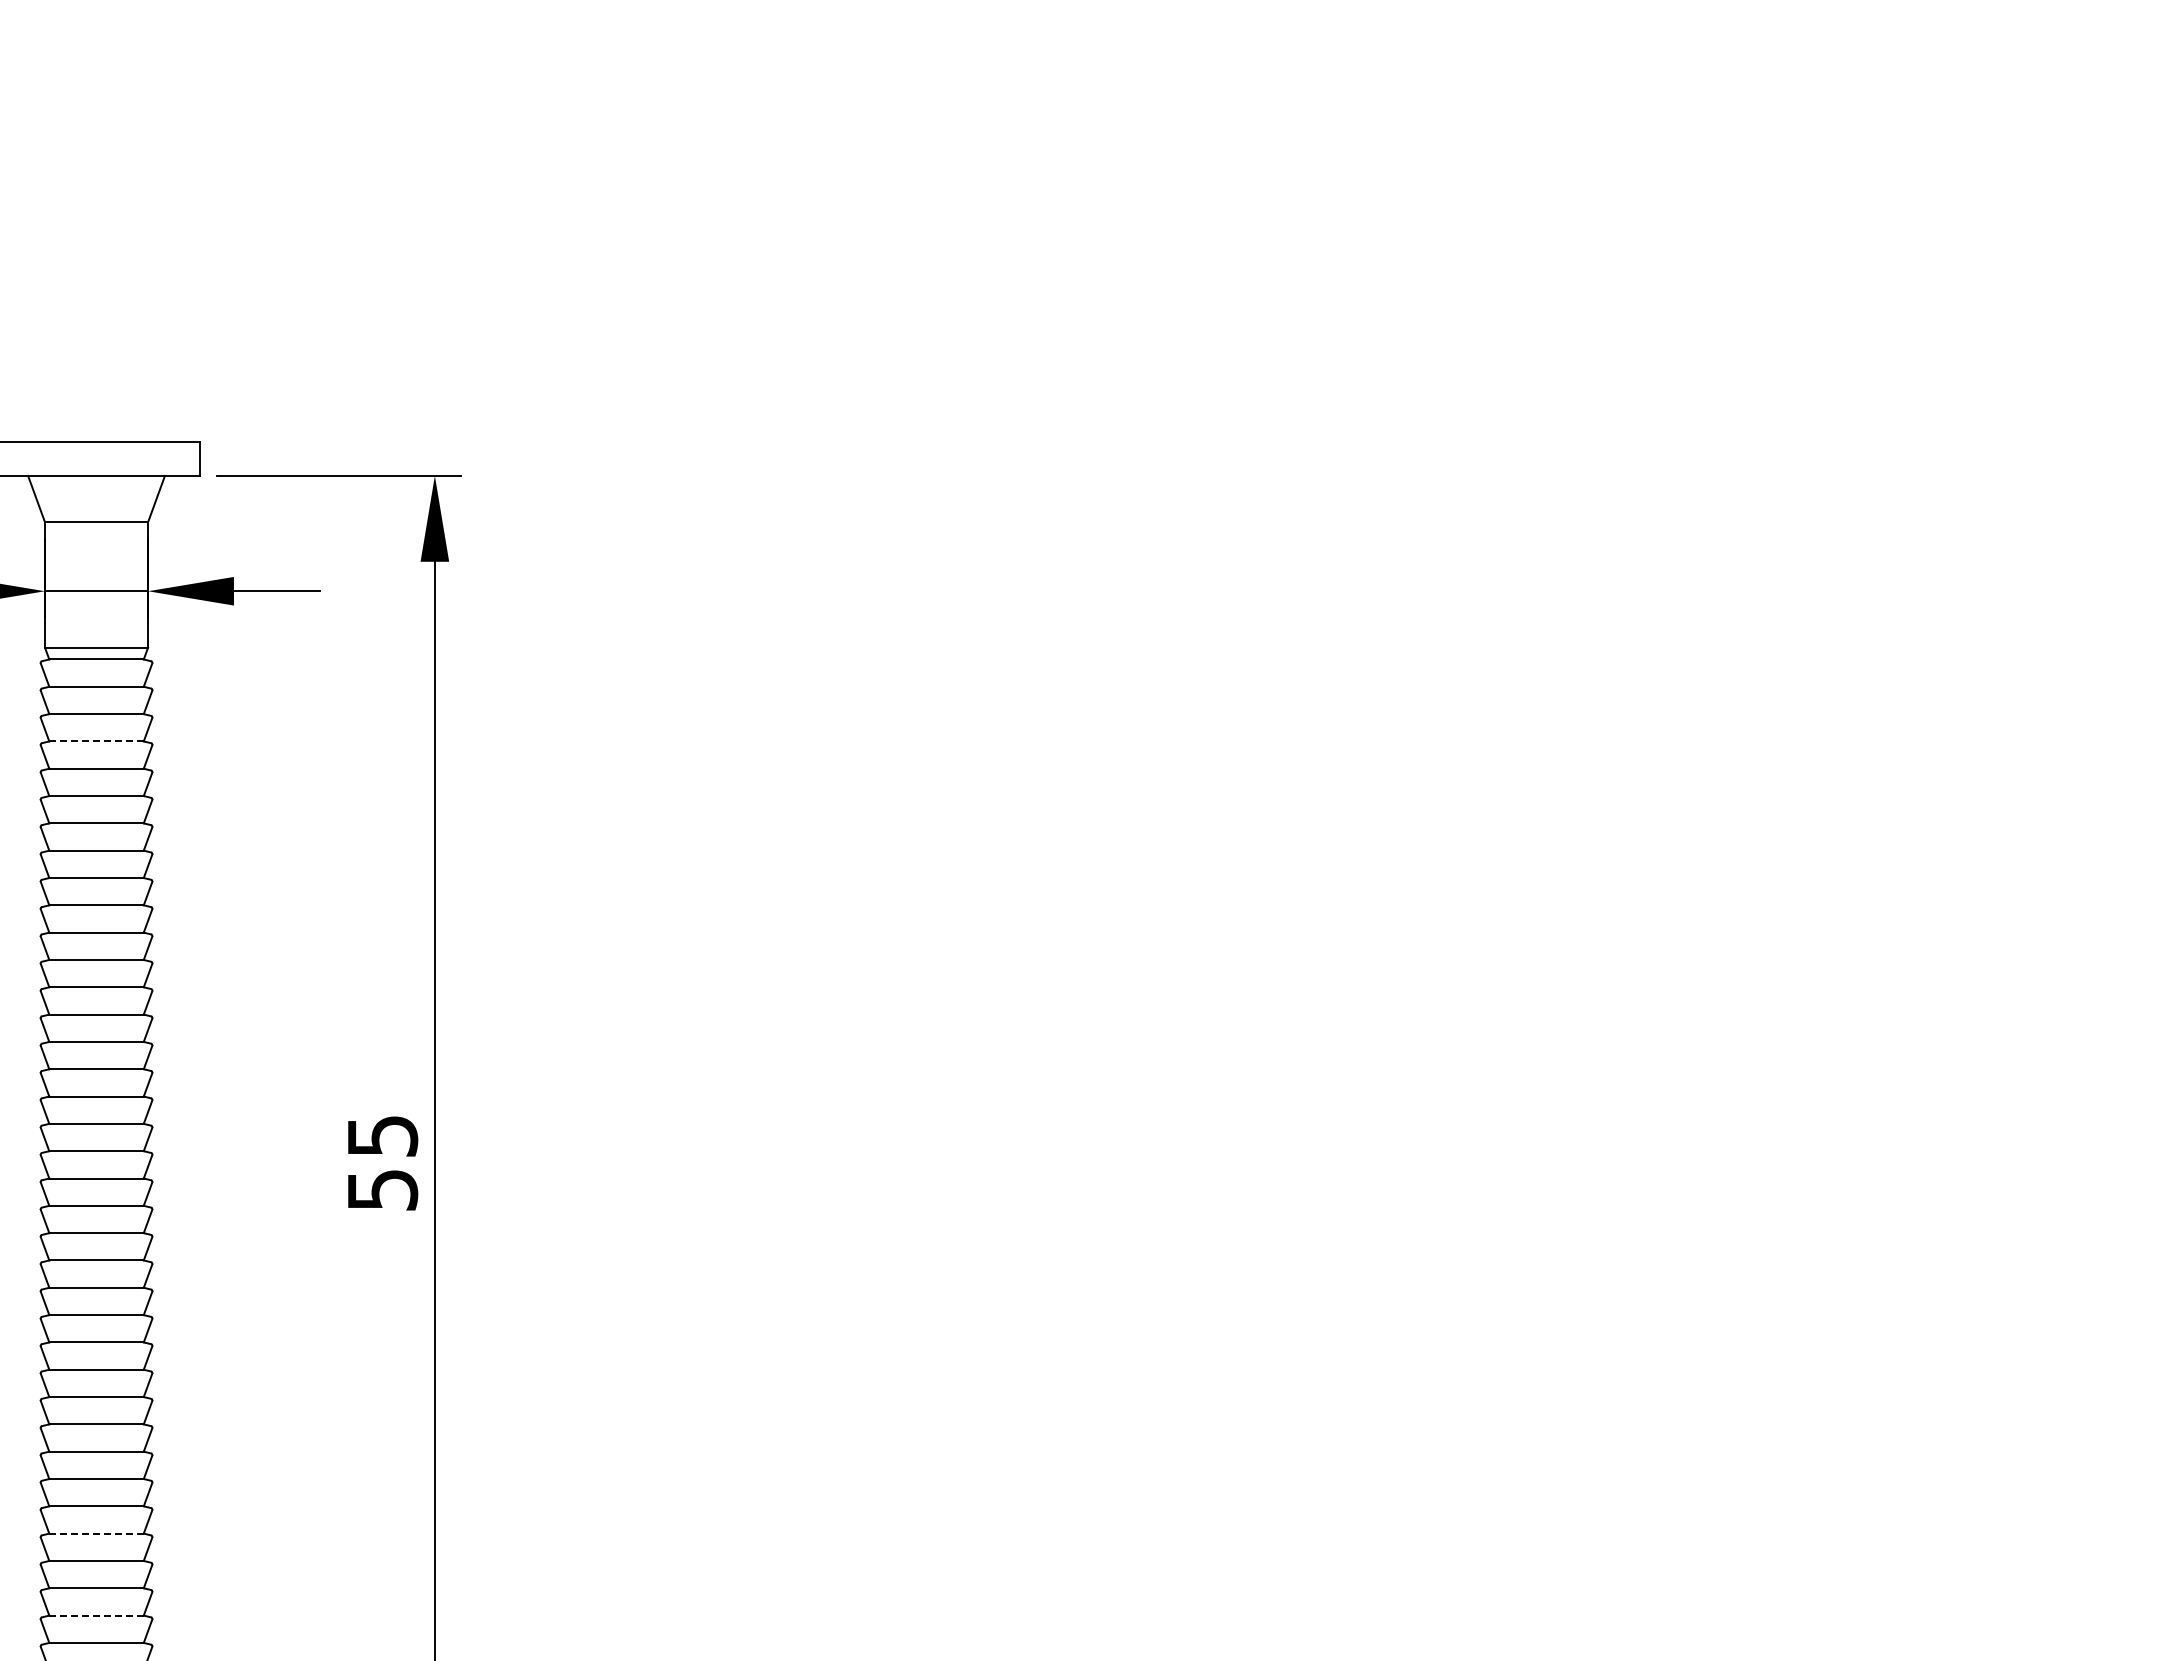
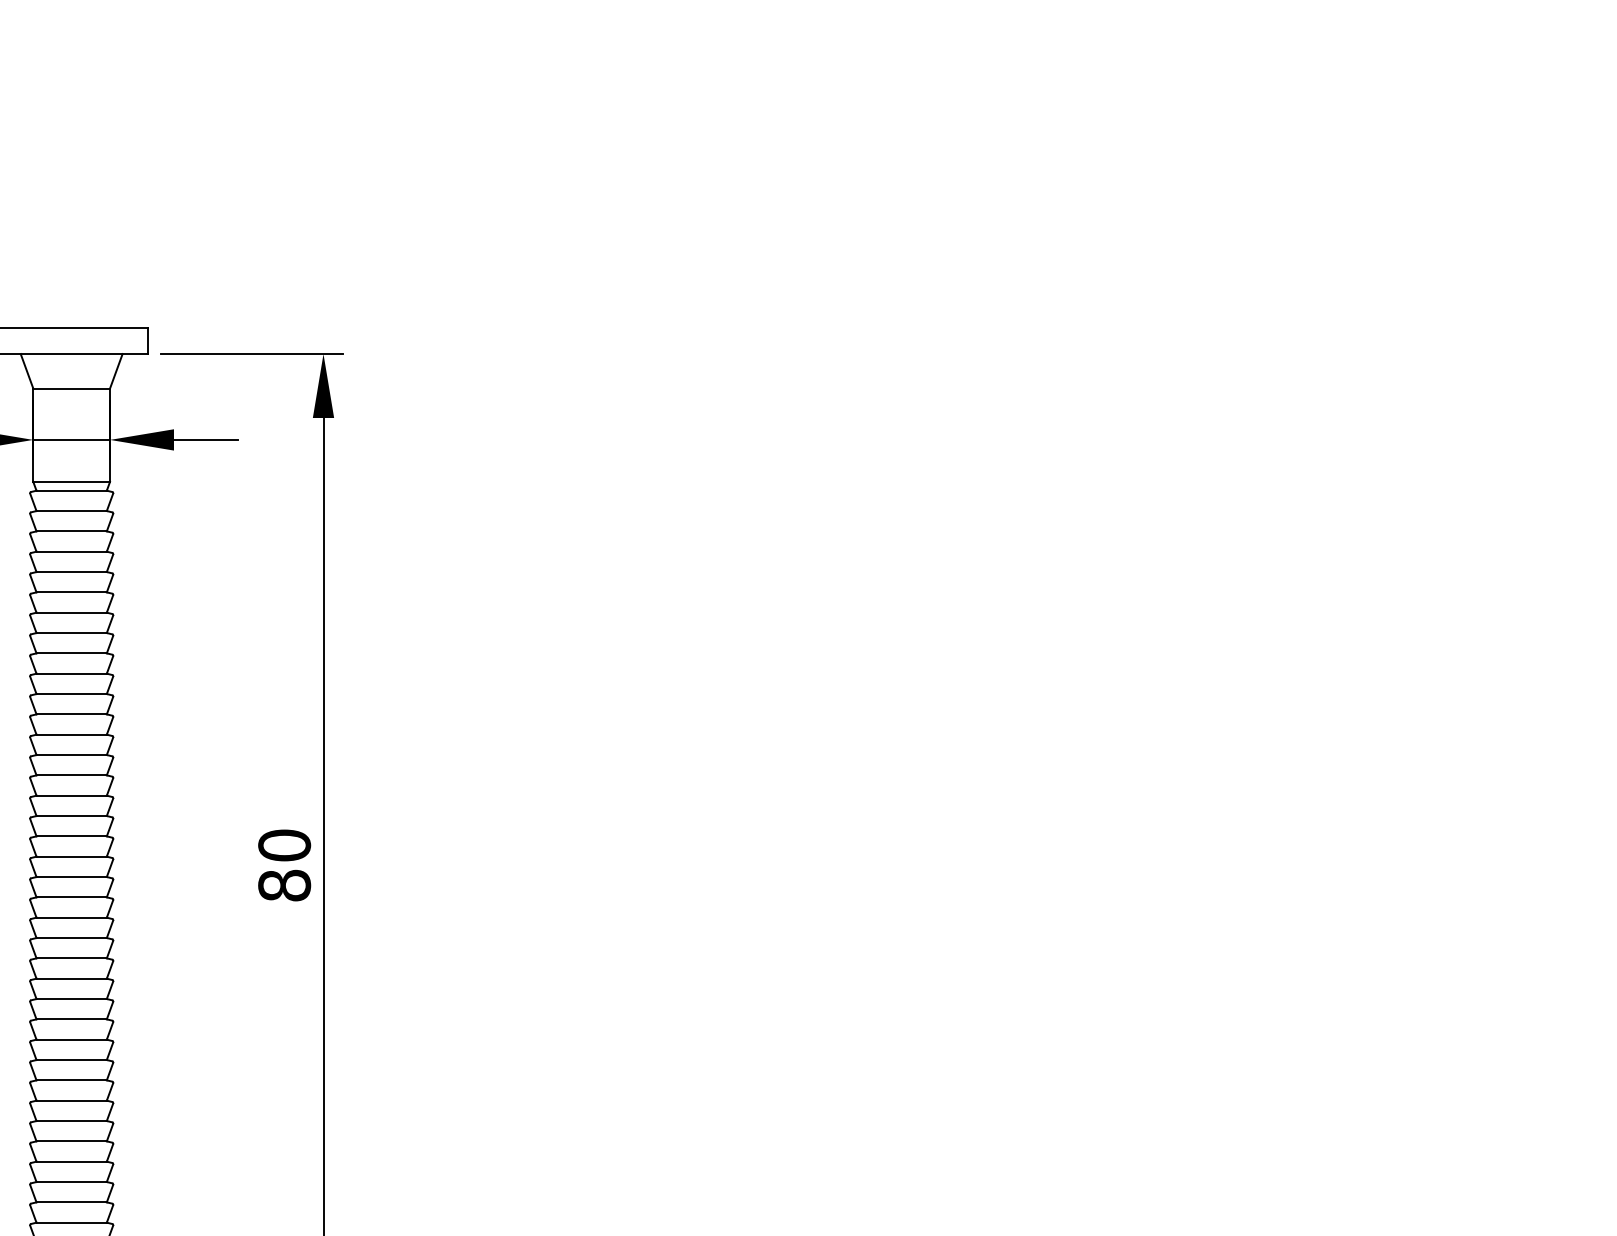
line: (96, 741) -> (71, 551), dashed -> solid
text: (382, 1162) -> (284, 865), 55 -> 80
line: (96, 1533) -> (71, 1141), dashed -> solid
line: (96, 1615) -> (71, 1202), dashed -> solid

